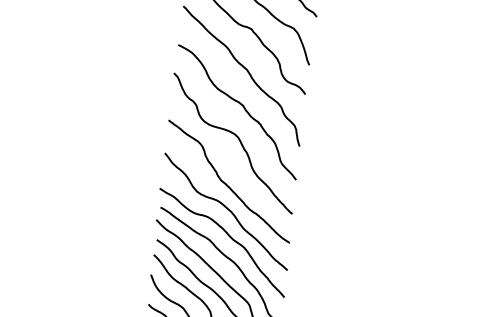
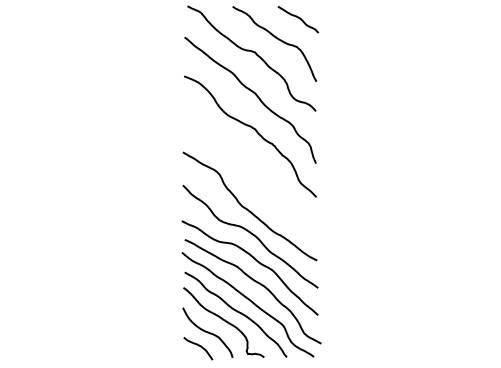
curve: (239, 141) -> (255, 165), removed

